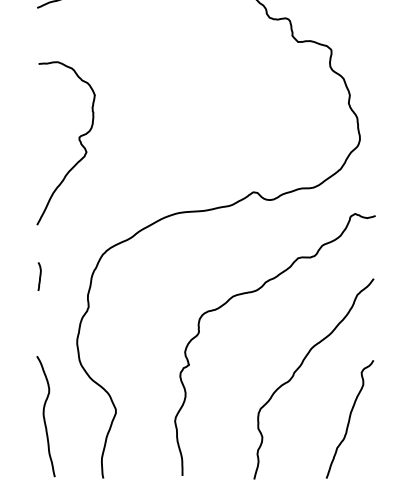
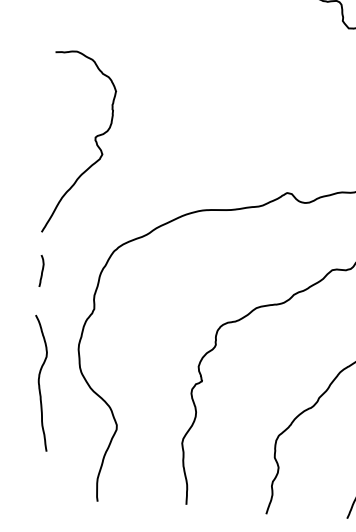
curve: (78, 140) -> (94, 140), moved
curve: (44, 416) -> (39, 383), moved

